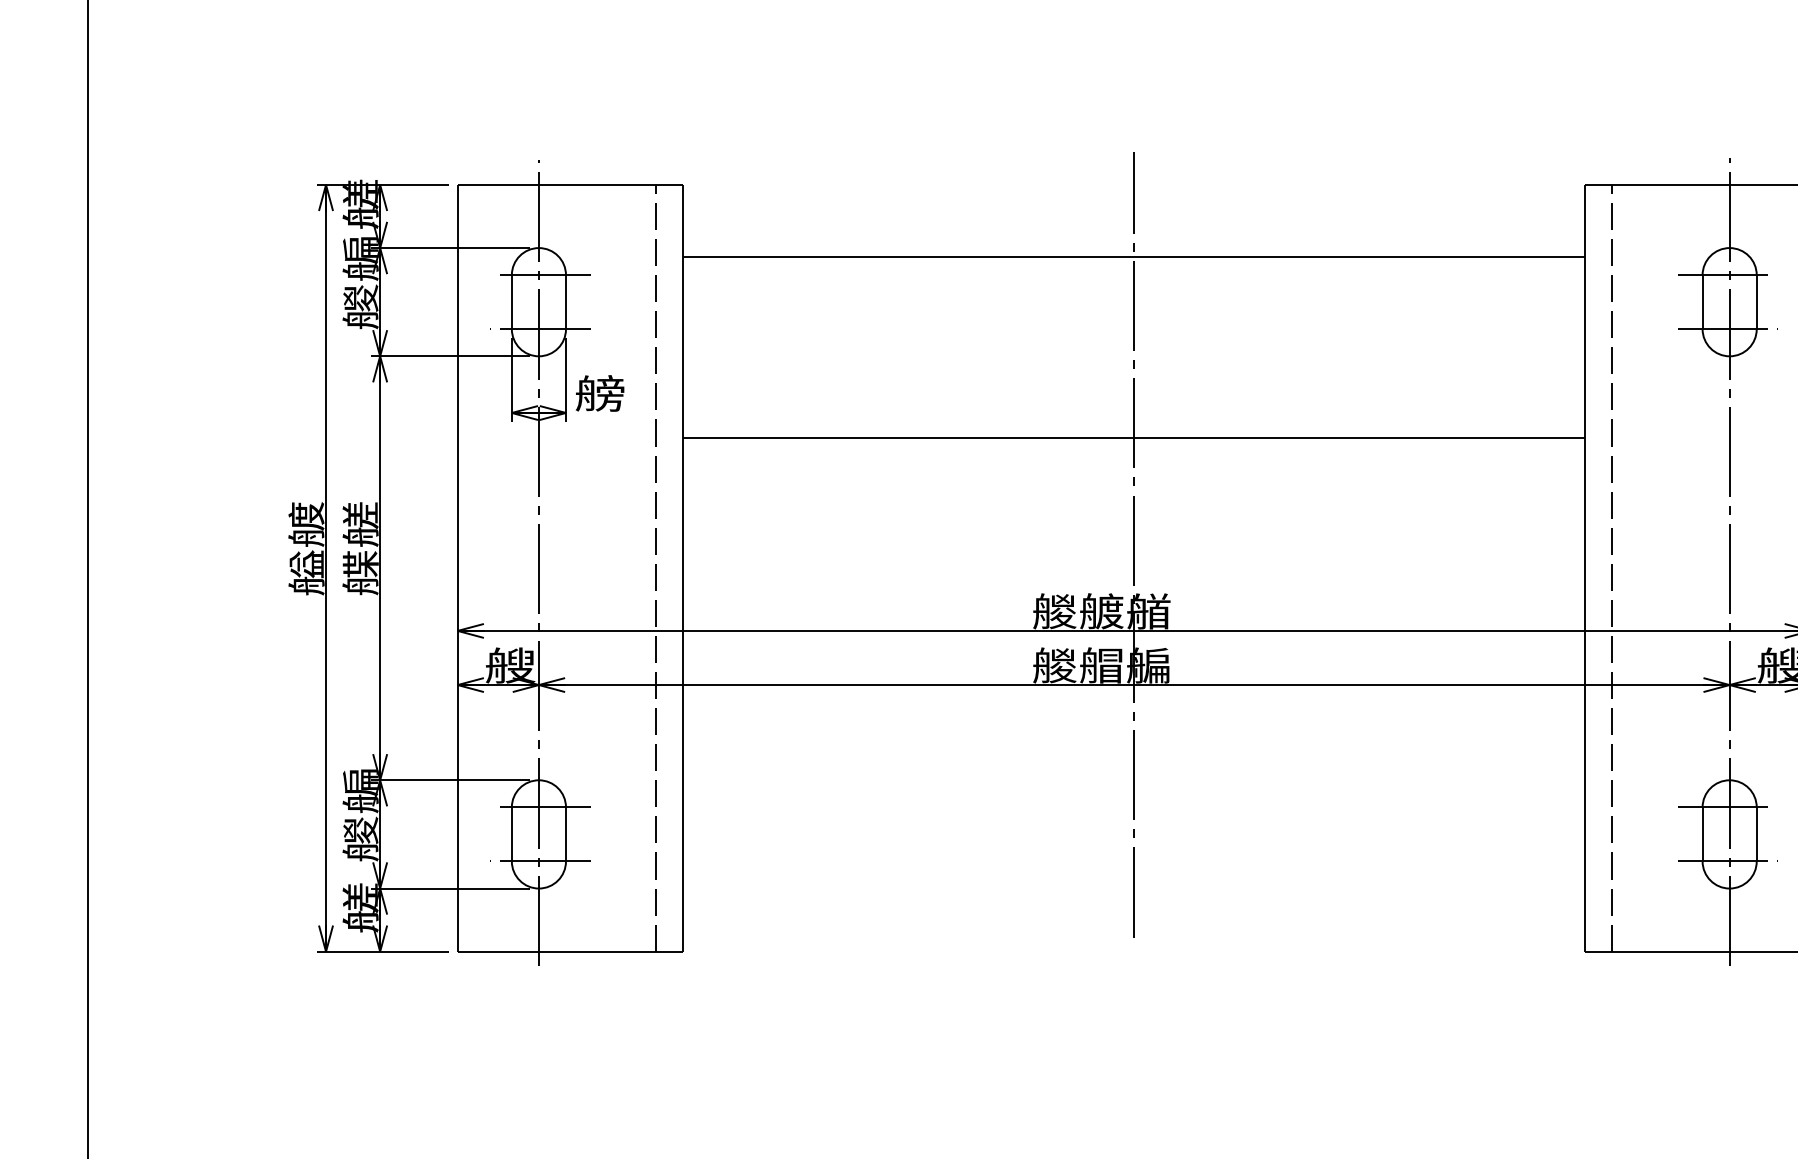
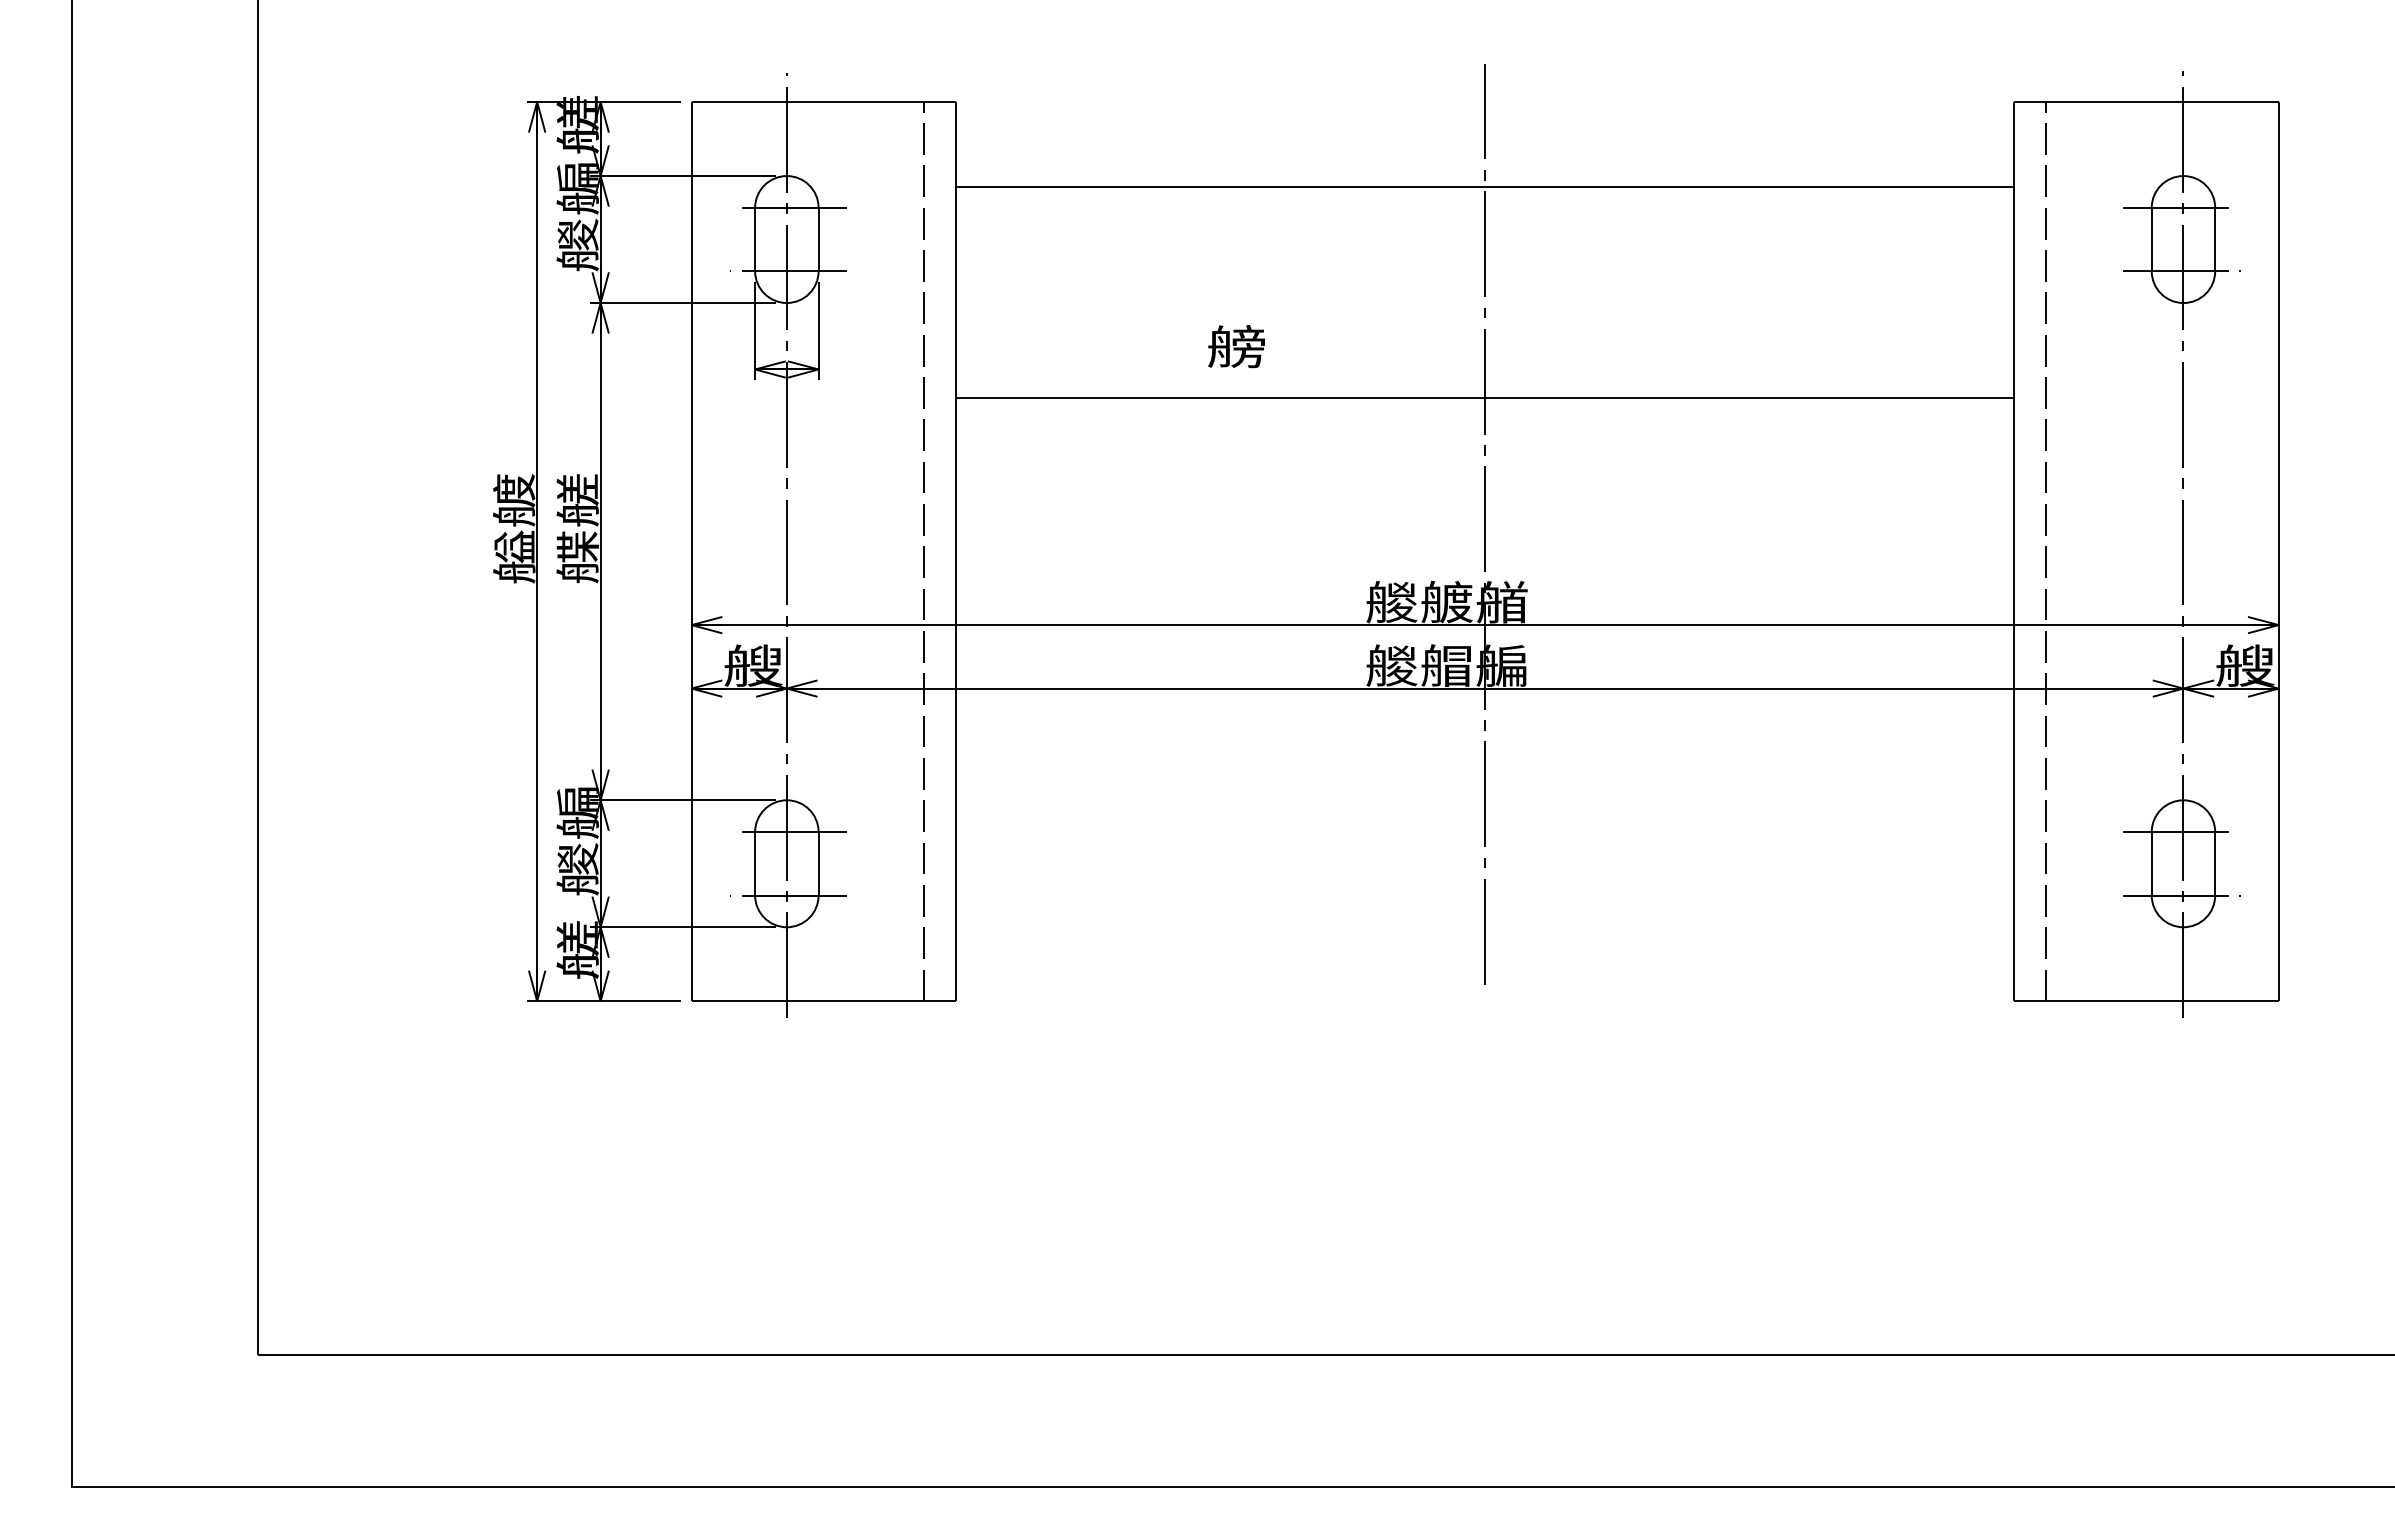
text: (600, 393) -> (1236, 346), moved

